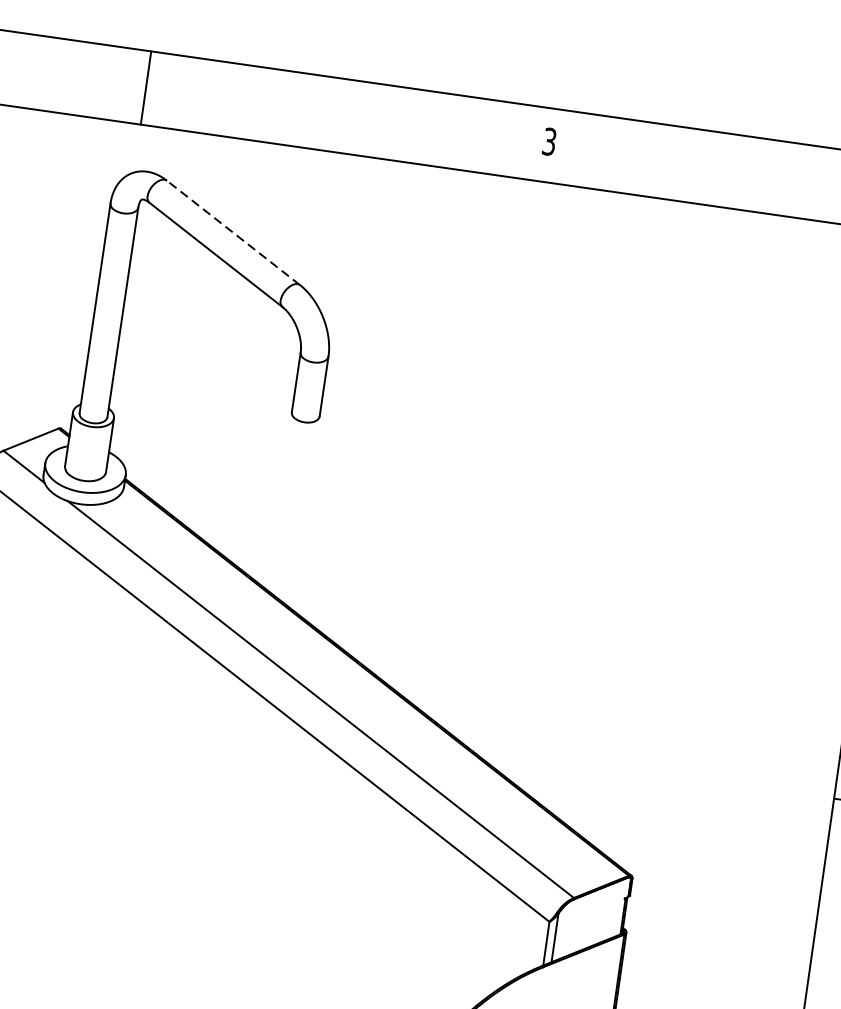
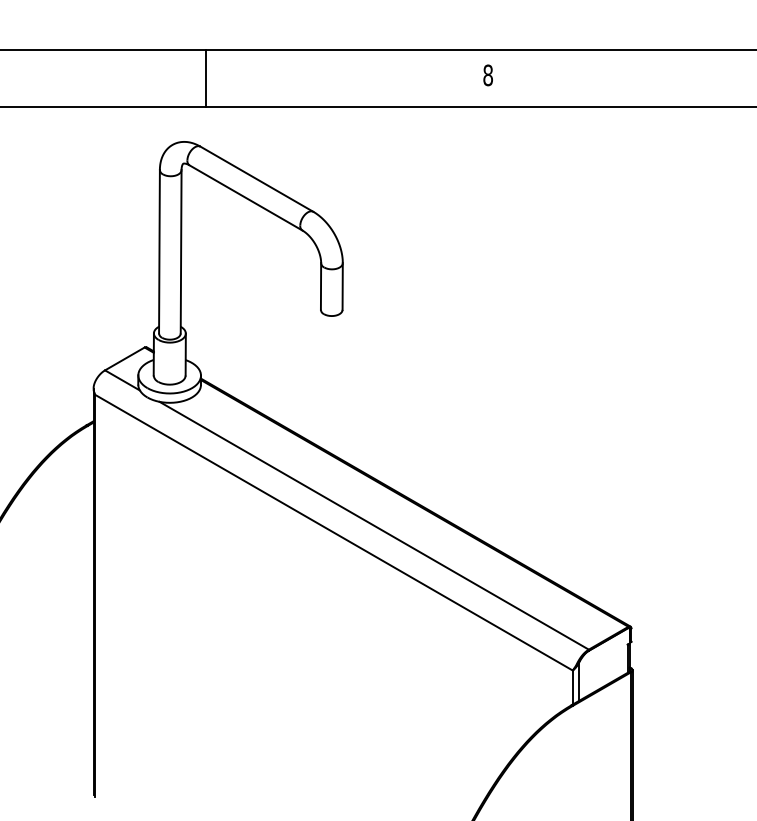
line: (146, 87) -> (206, 77), moved
text: (548, 141) -> (487, 75), 3 -> 8
line: (233, 231) -> (256, 178), dashed -> solid

